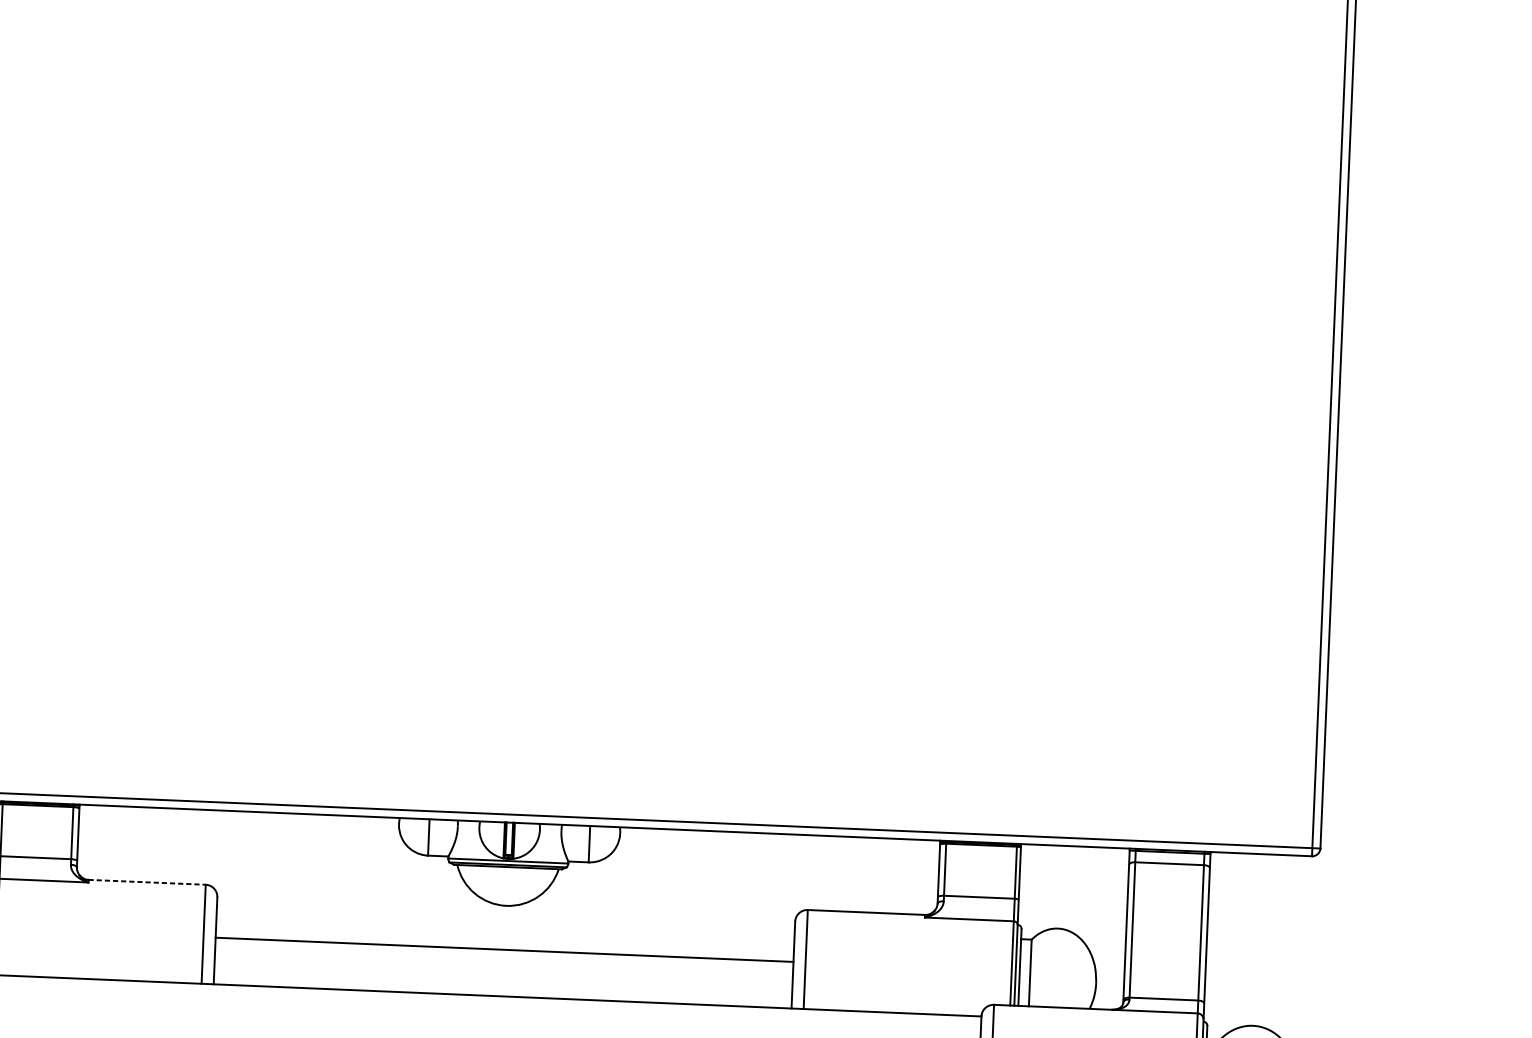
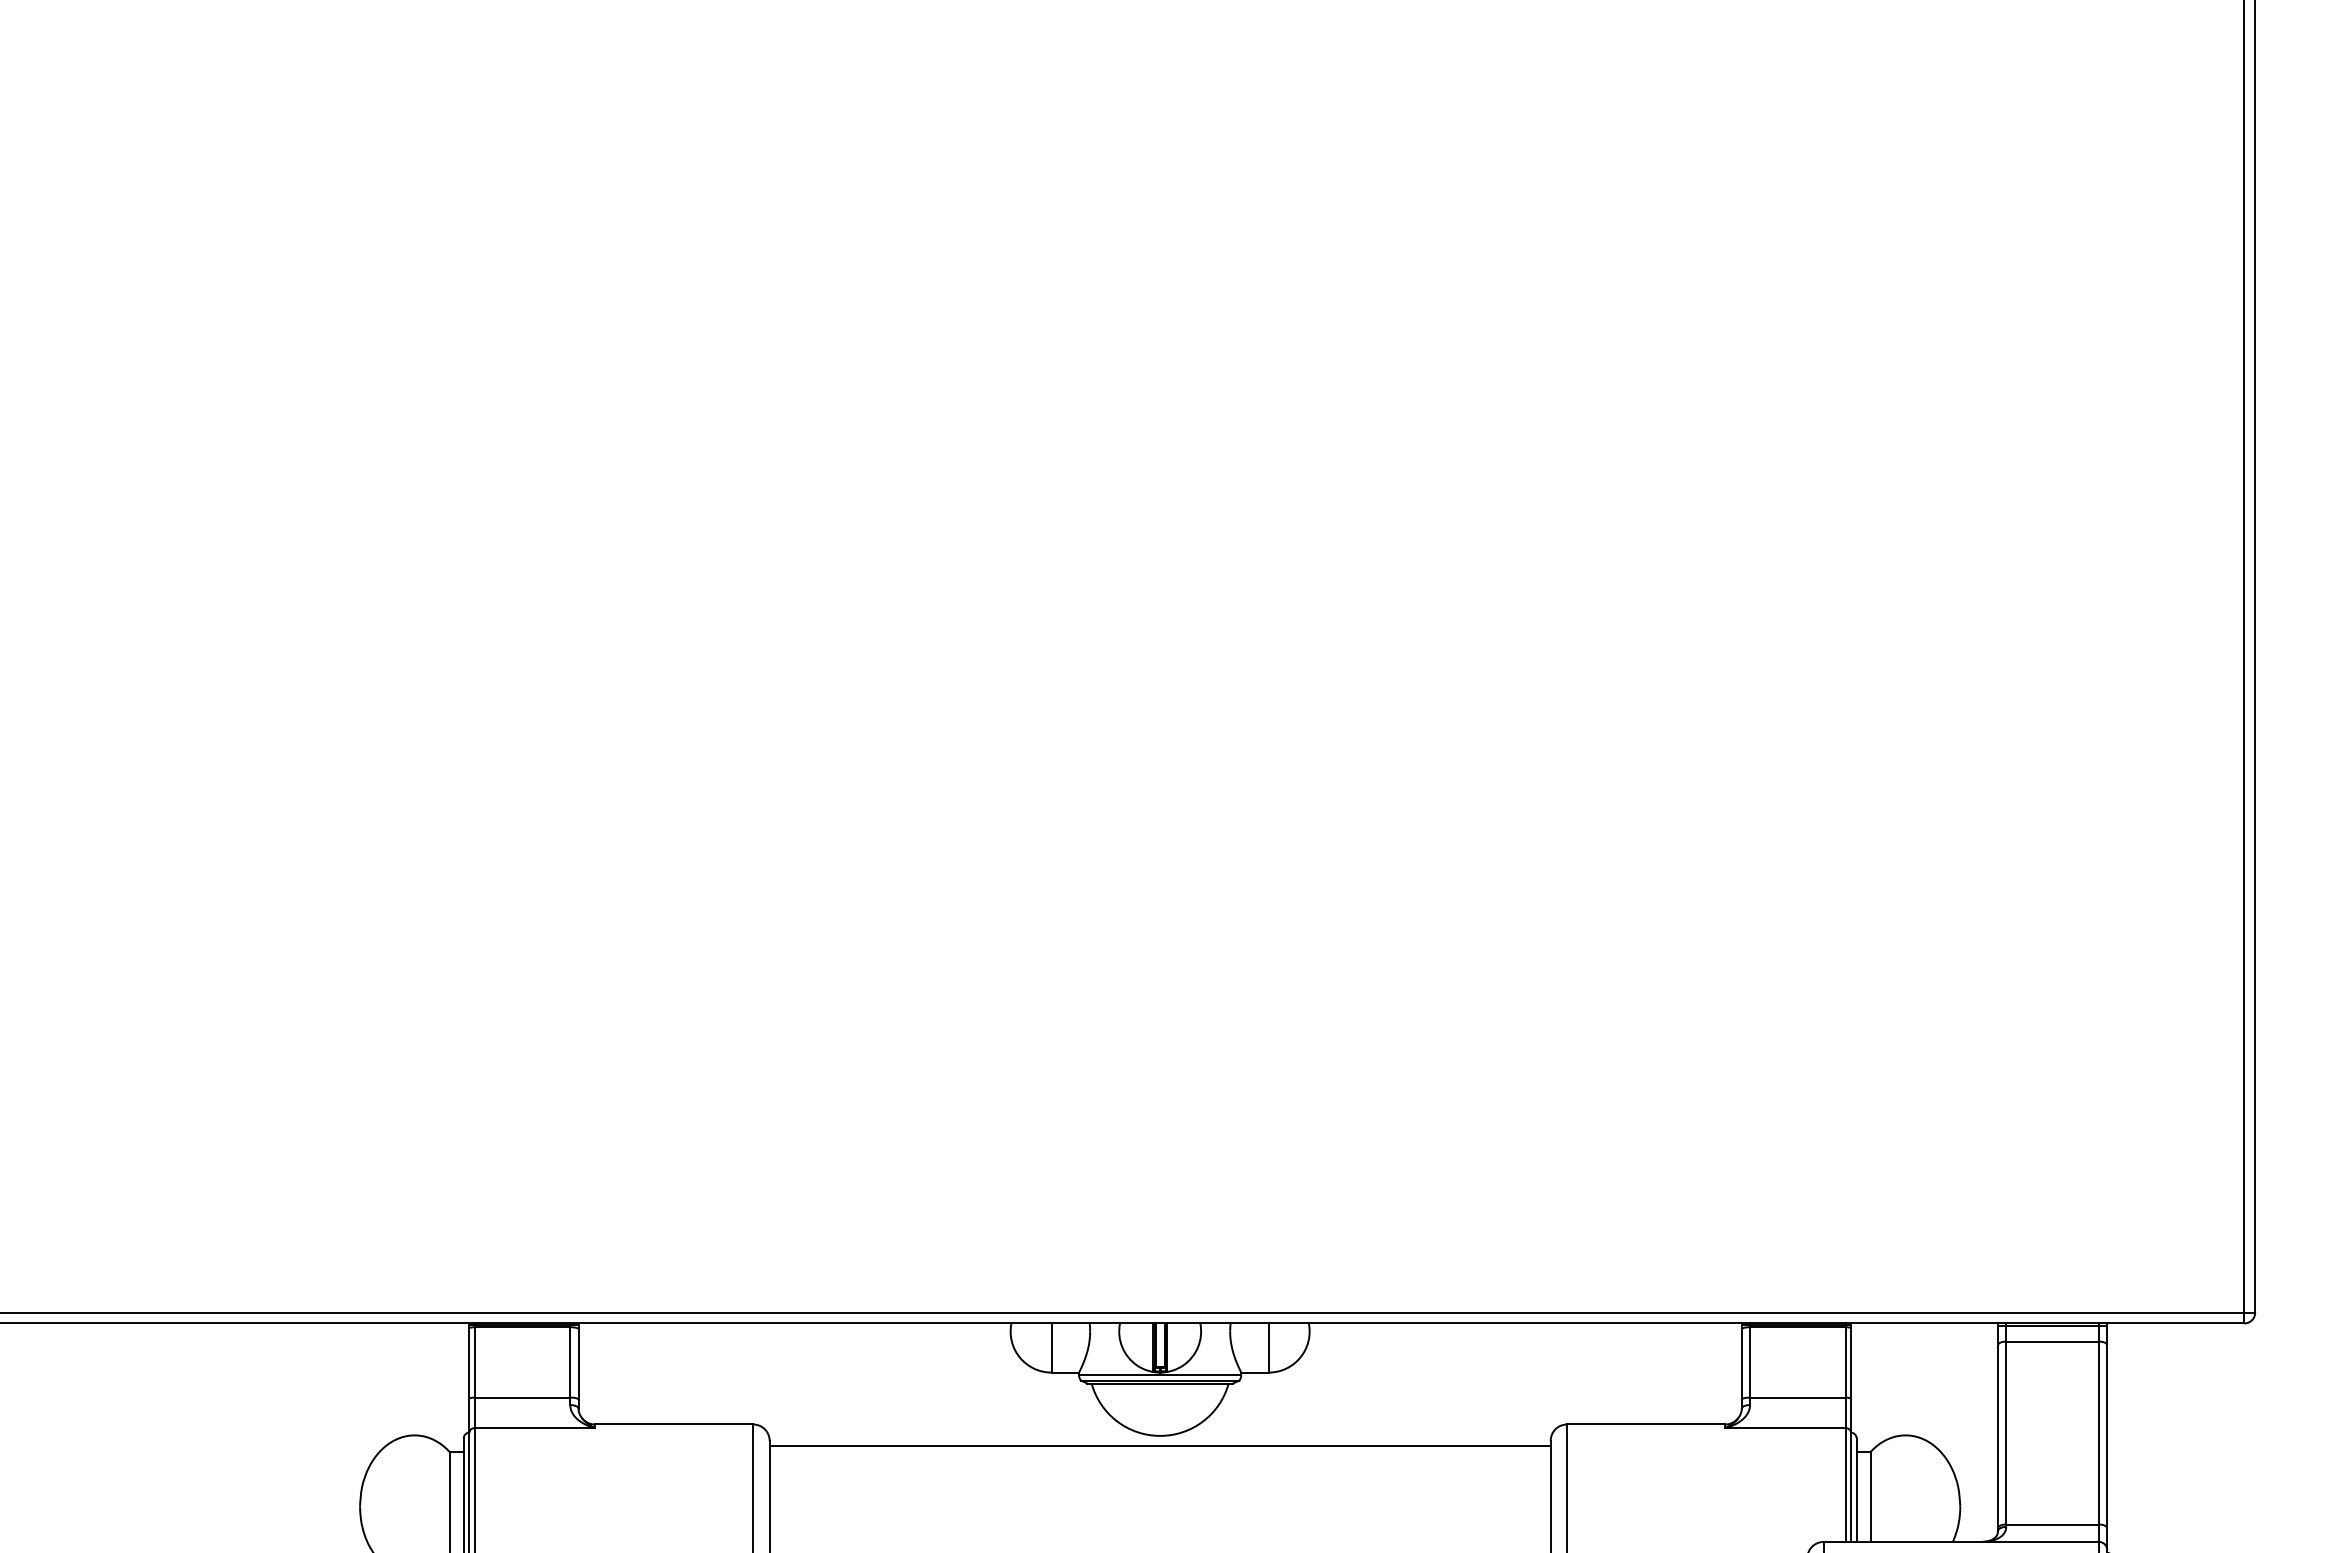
line: (147, 882) -> (674, 1424), dashed -> solid
line: (504, 949) -> (1159, 1446), moved

